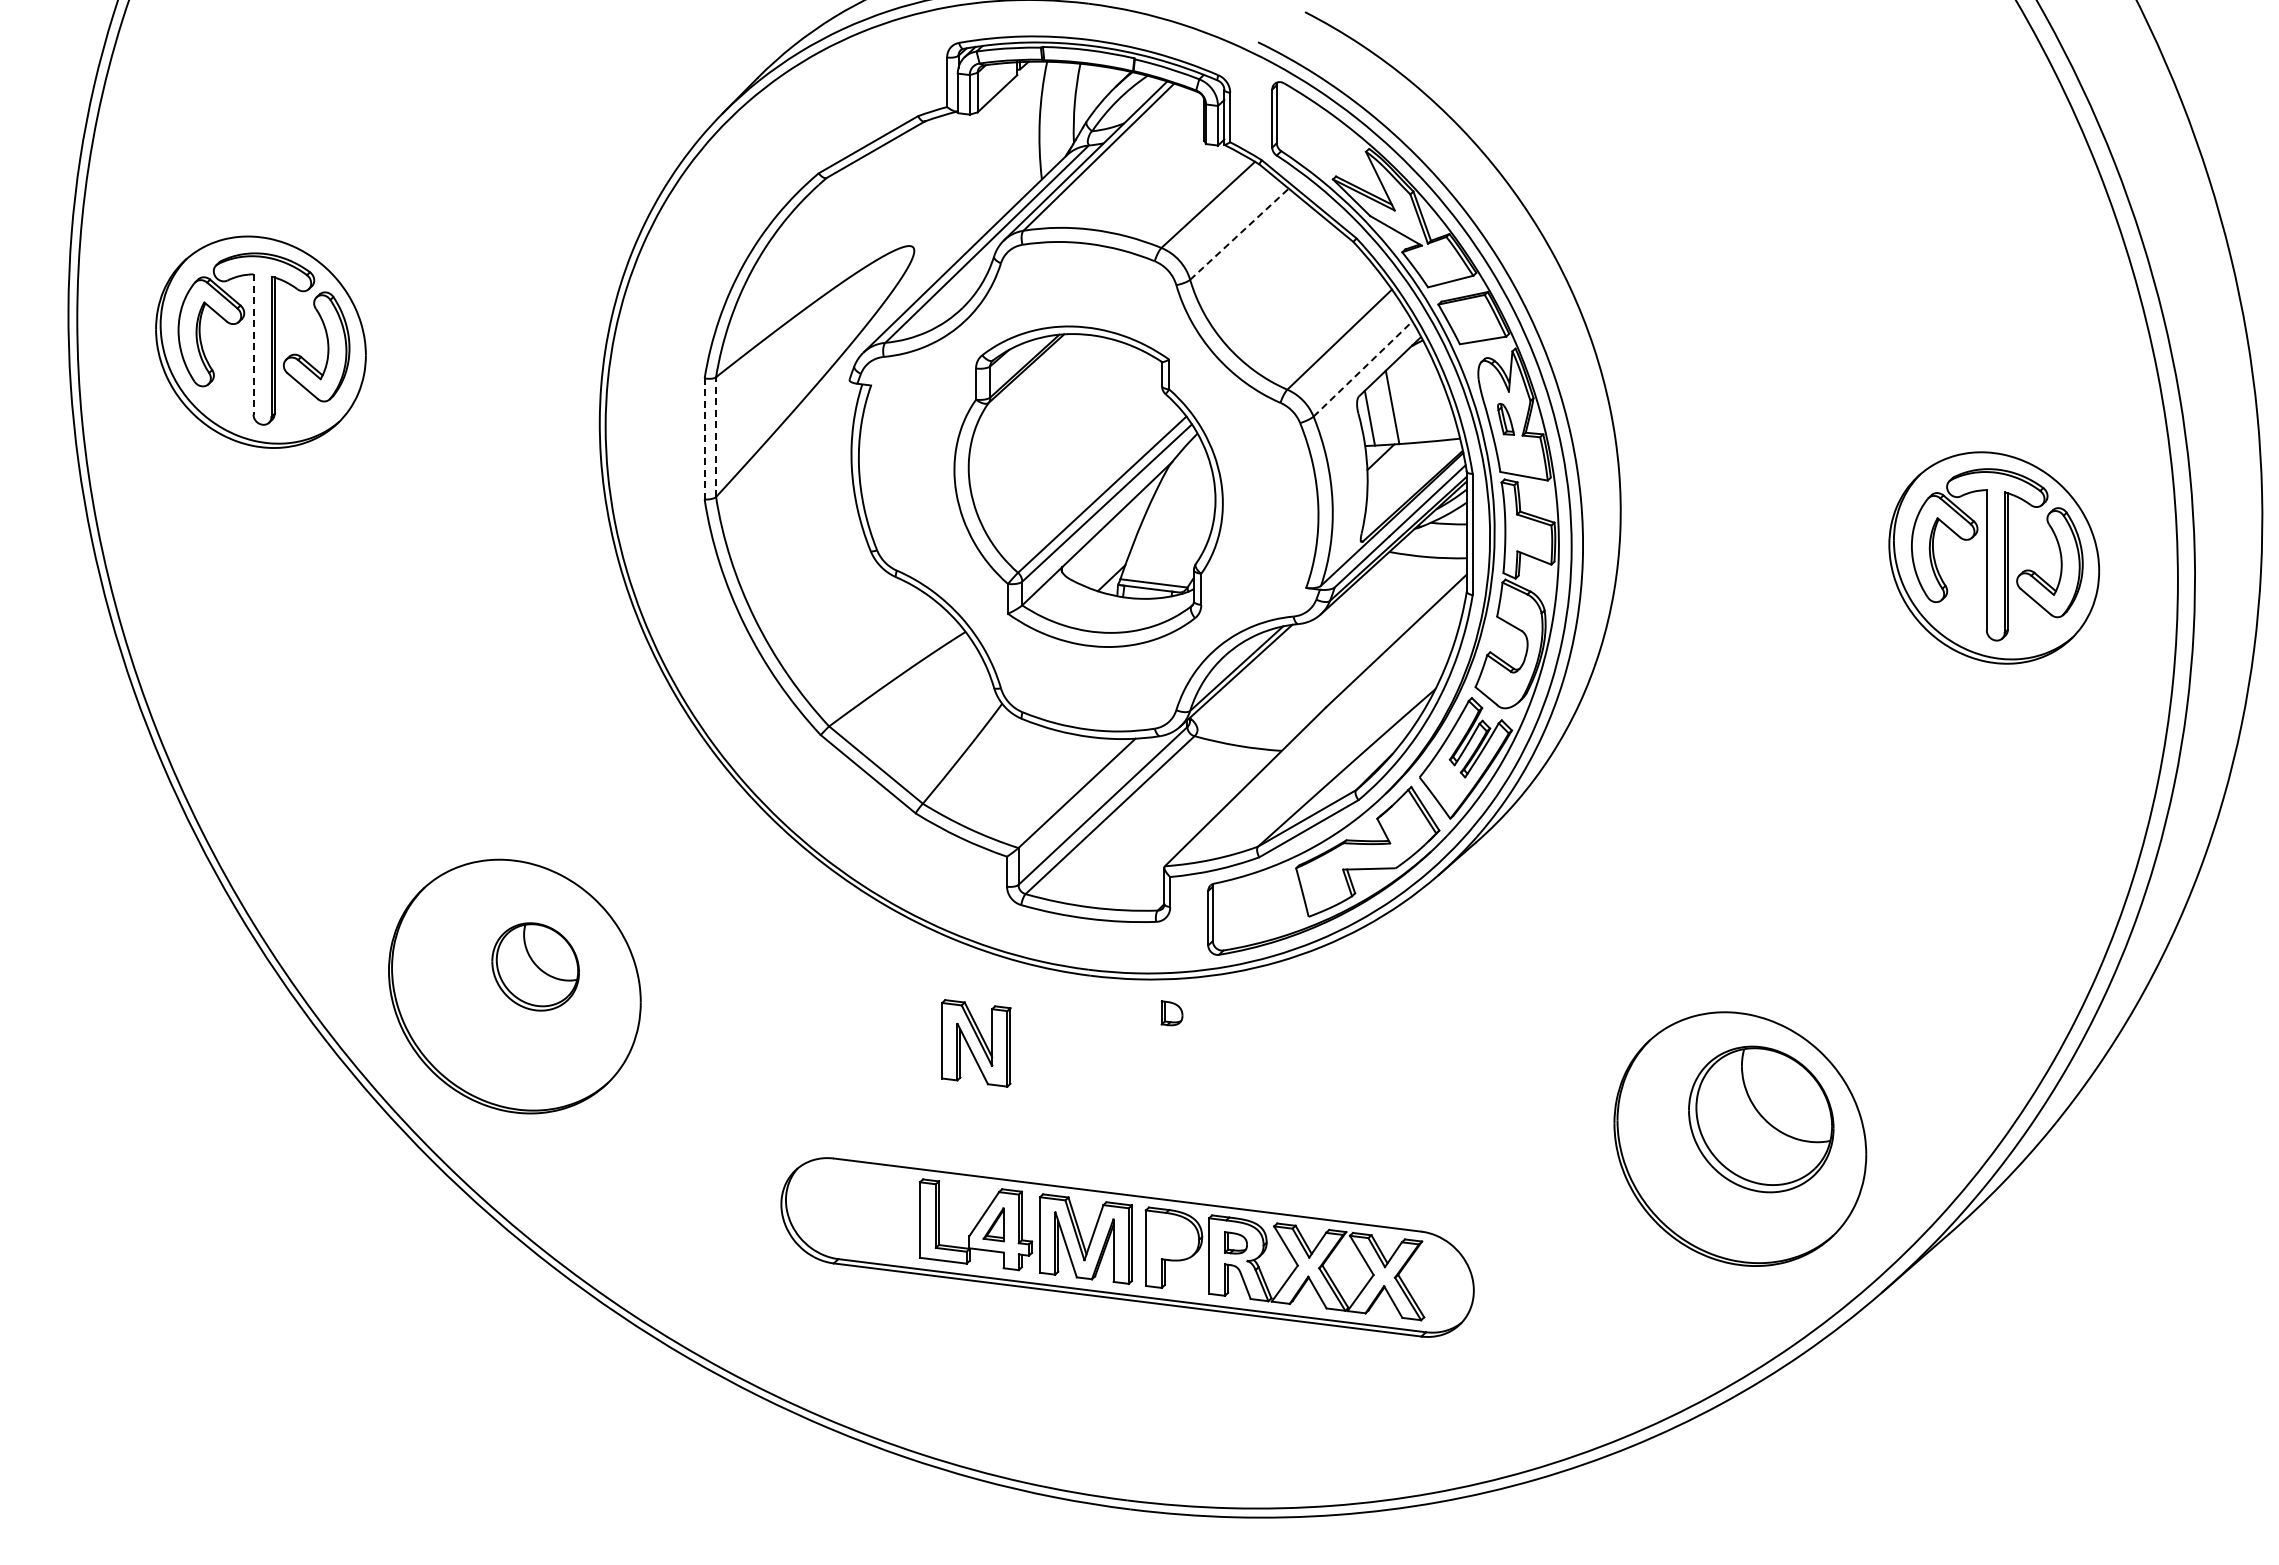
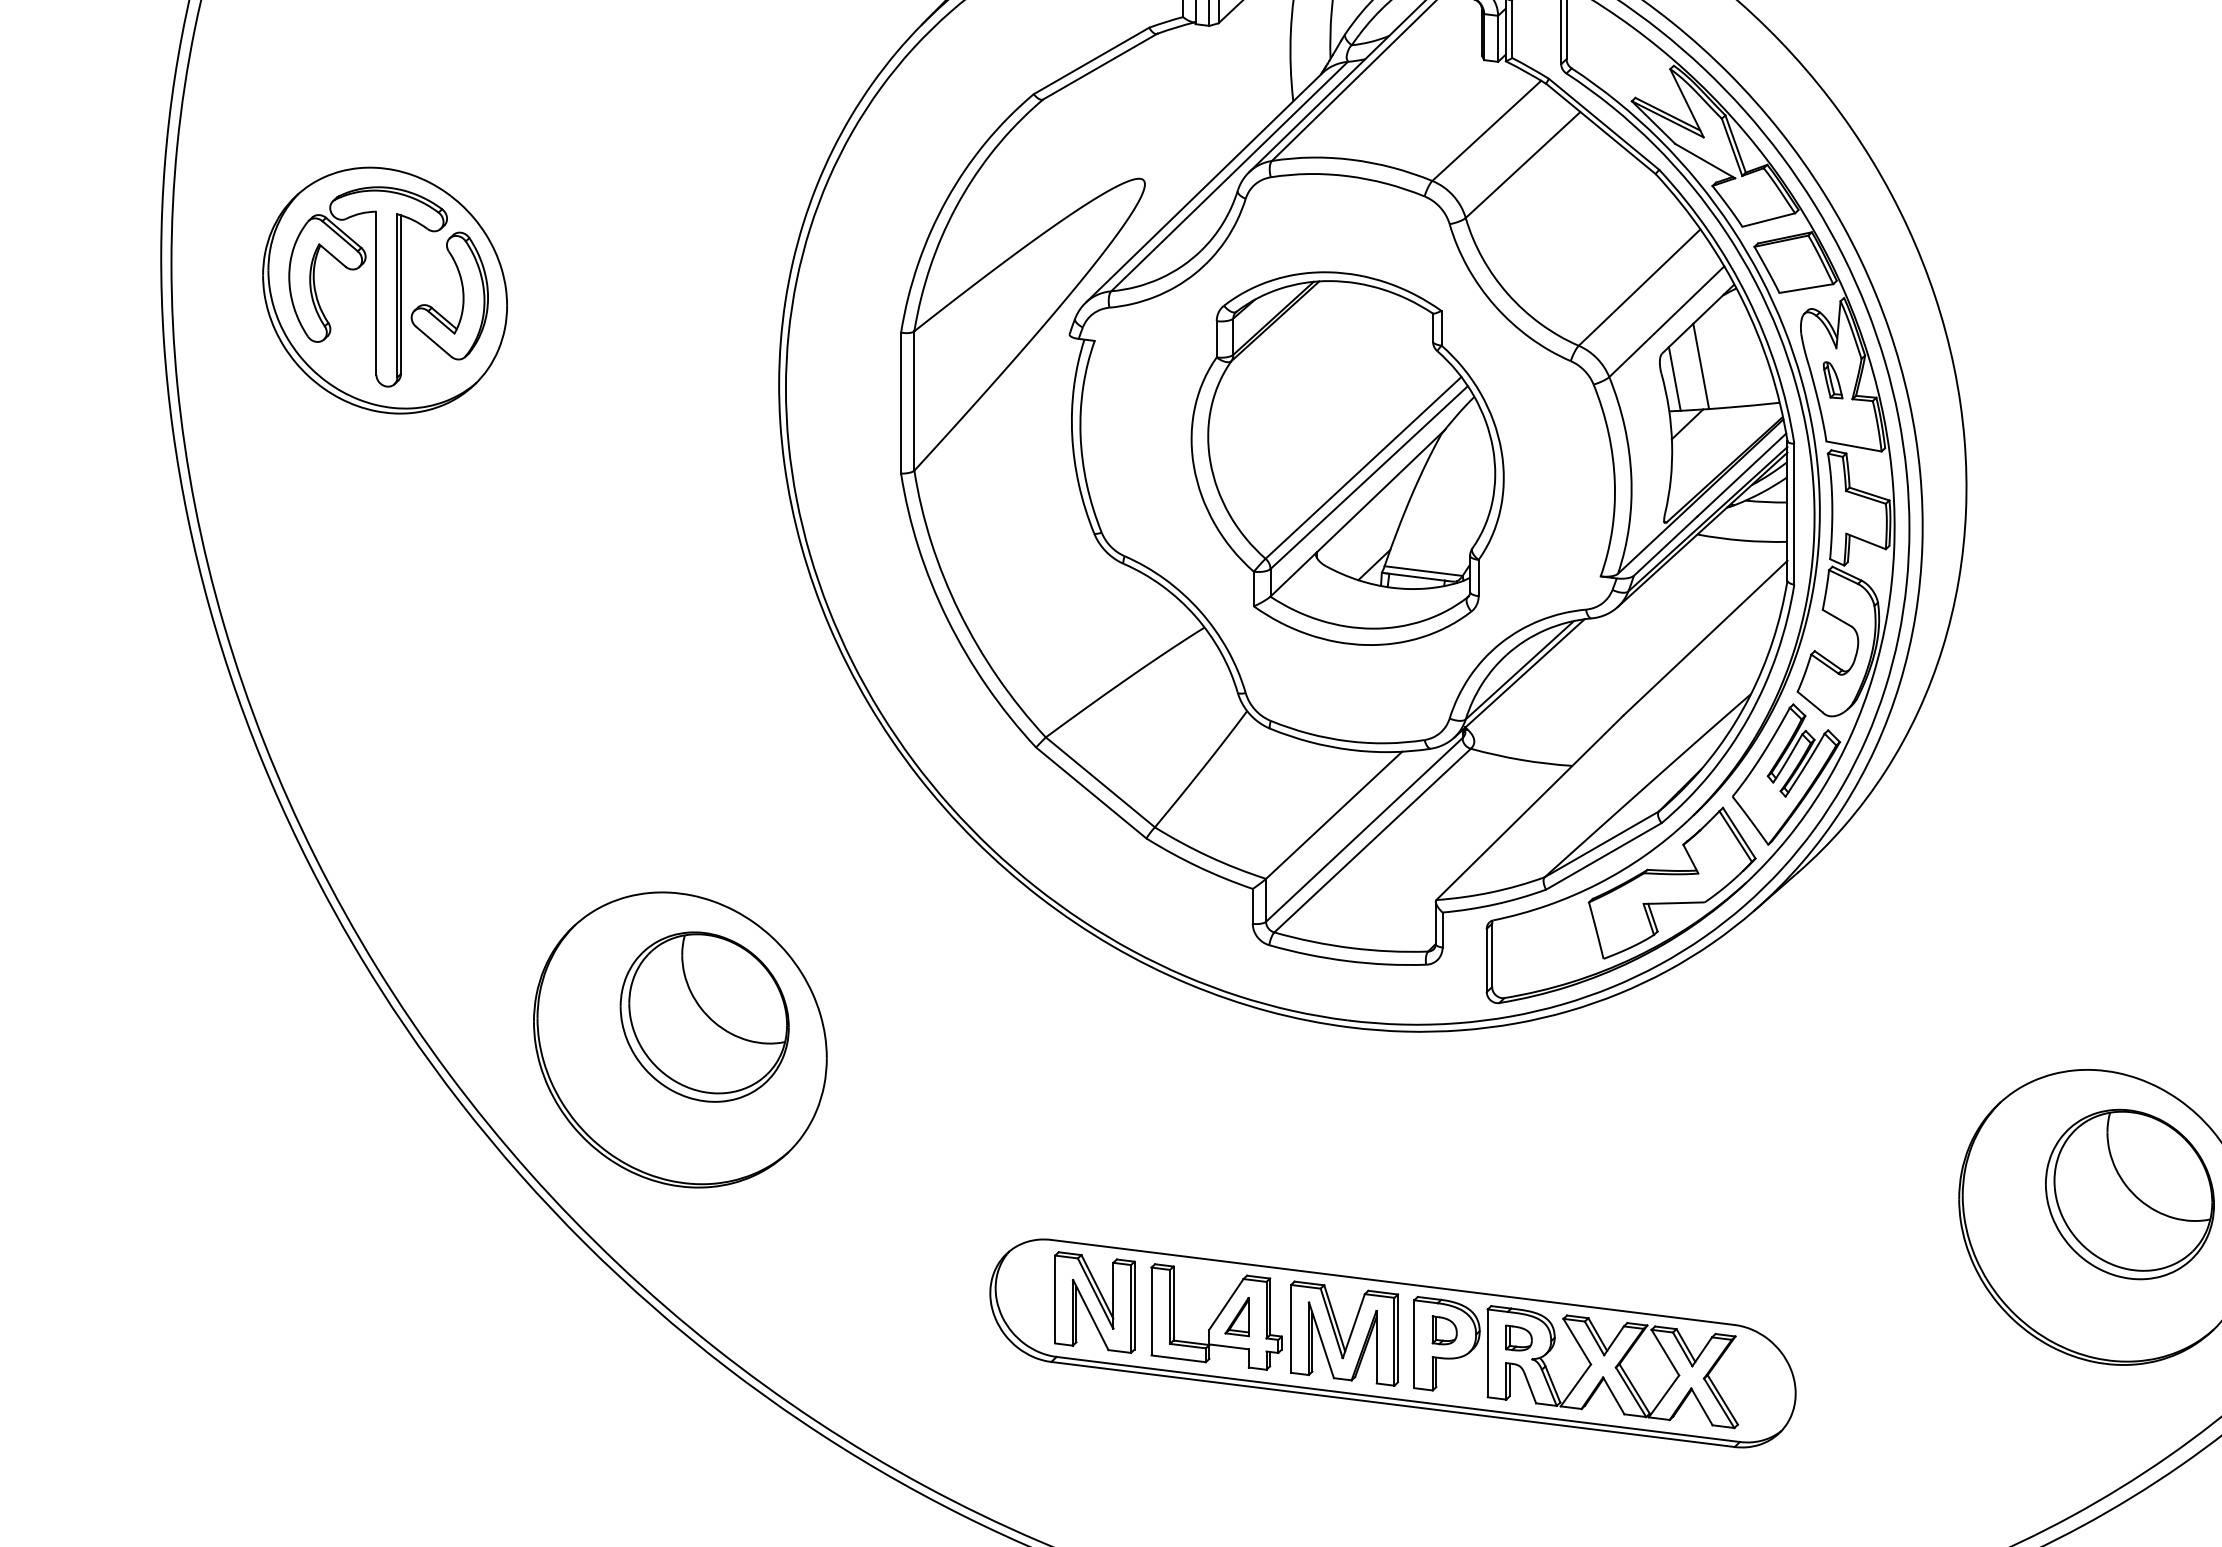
line: (1239, 233) -> (1523, 164), dashed -> solid
line: (253, 345) -> (376, 294), dashed -> solid
line: (1363, 369) -> (1667, 322), dashed -> solid
line: (716, 437) -> (914, 401), dashed -> solid
line: (704, 438) -> (900, 402), dashed -> solid
part: (535, 966) -> (704, 1016), size x1.67
part: (1171, 1013) -> (1444, 1330), moved
part: (976, 1043) -> (1095, 1302), moved

